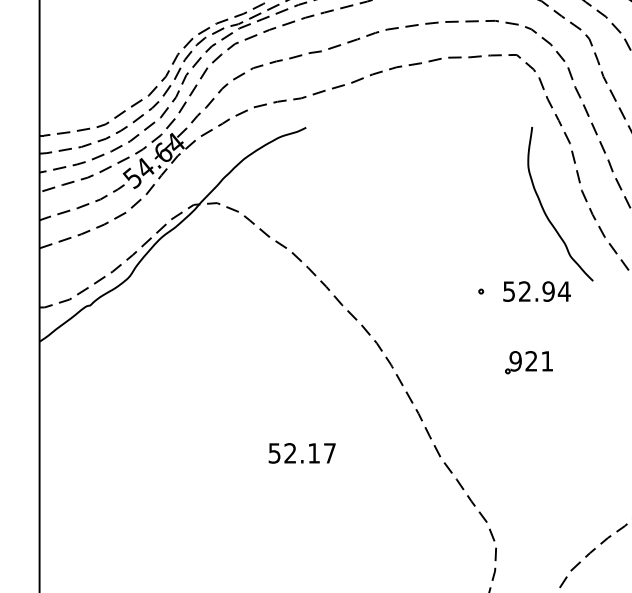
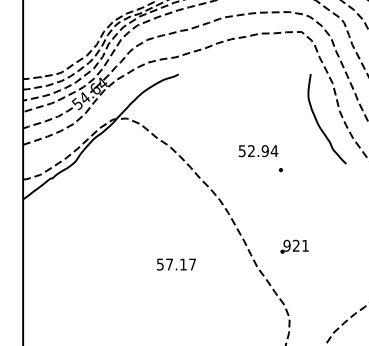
text: (536, 292) -> (258, 151), moved
part: (528, 362) -> (294, 246), moved
text: (290, 453) -> (169, 264), 52.17 -> 57.17

